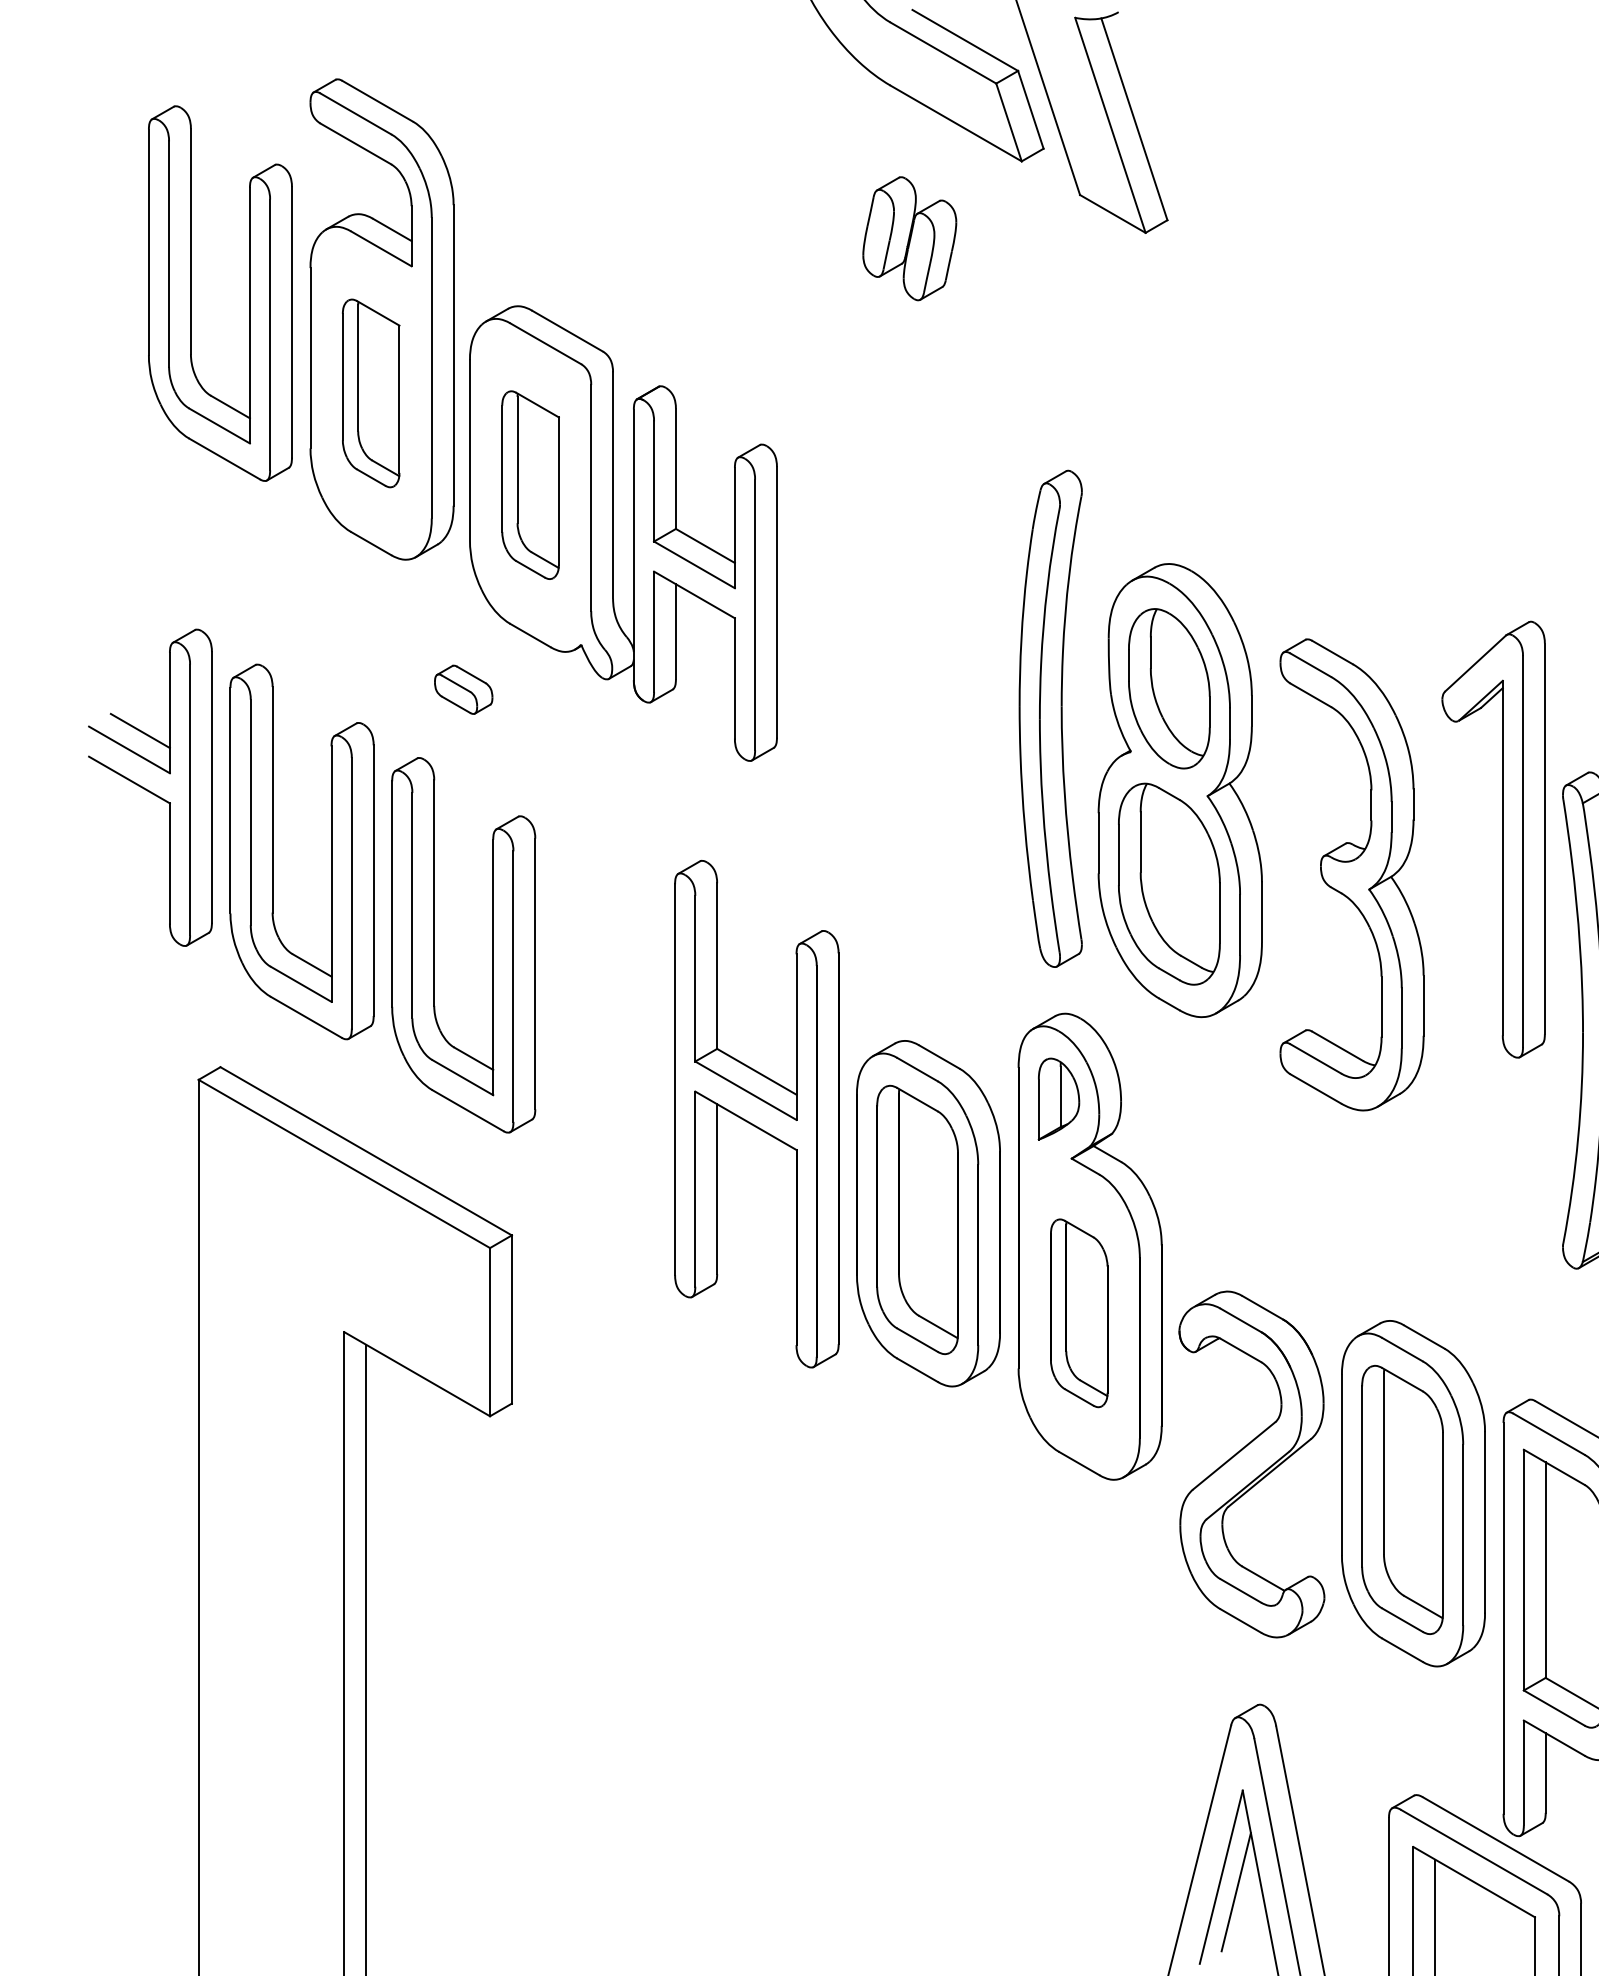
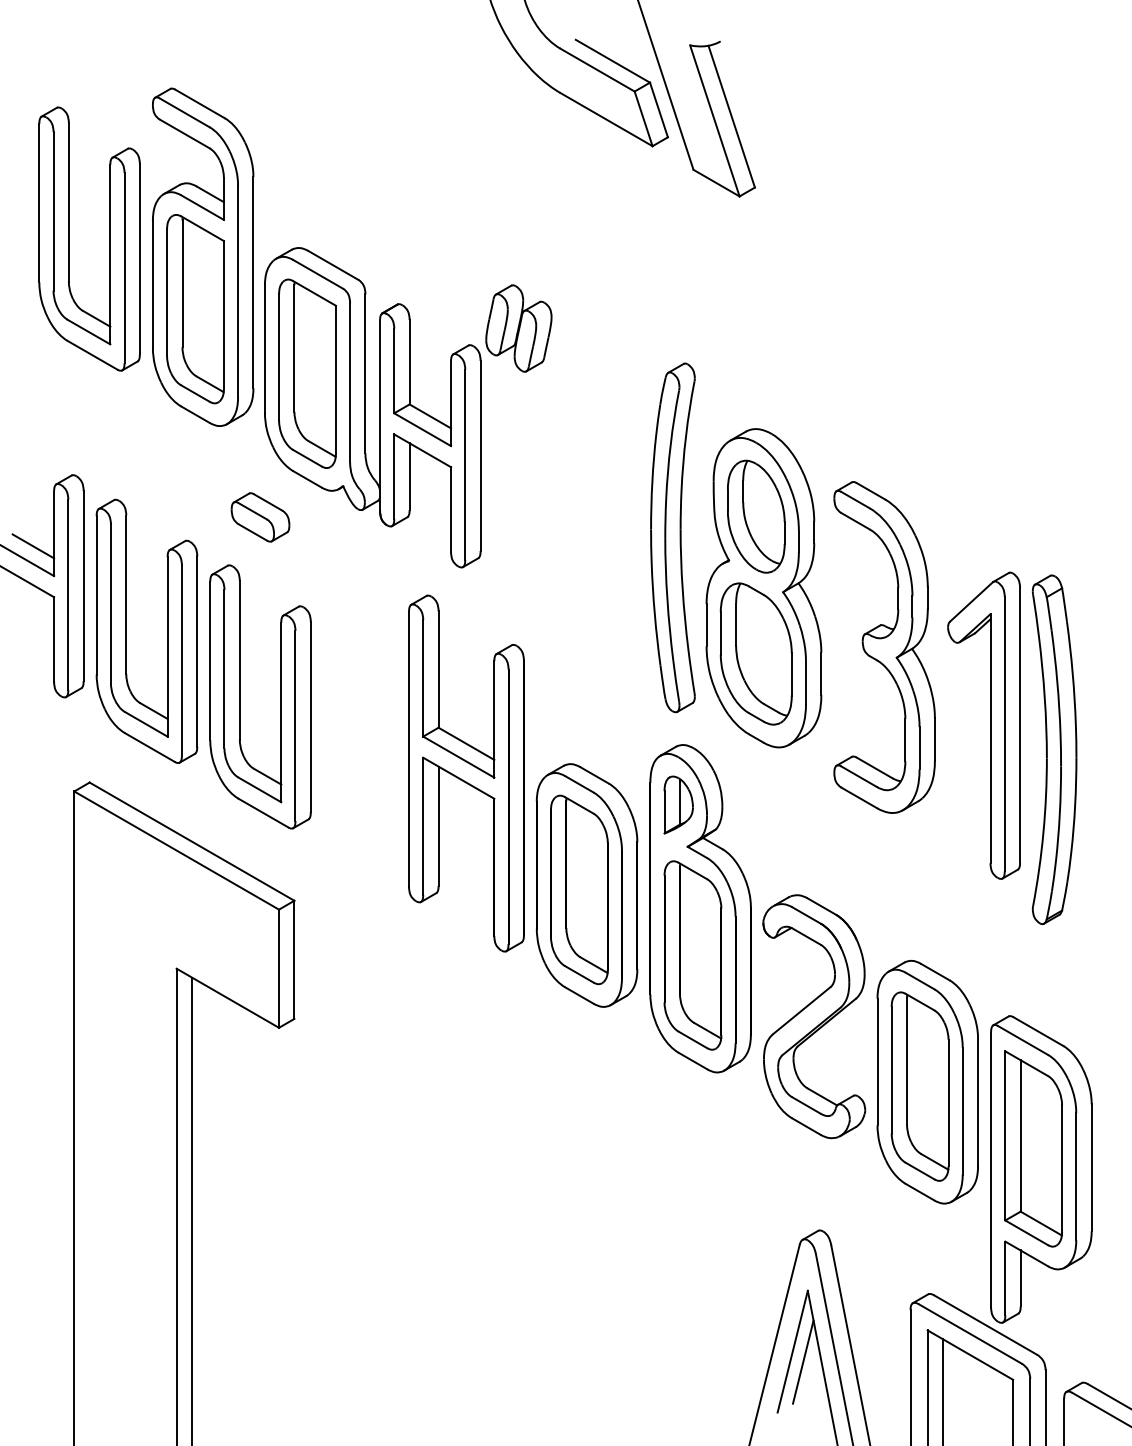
part: (909, 238) -> (518, 328), moved
part: (371, 393) -> (195, 309), size x1.43
part: (530, 484) -> (307, 373), size x1.43
part: (463, 689) -> (260, 517), size x1.43
part: (1502, 839) -> (990, 725), moved
part: (756, 1114) -> (466, 773), moved
part: (1078, 1313) -> (692, 955), size x1.43
part: (1252, 1464) -> (814, 1016), moved

